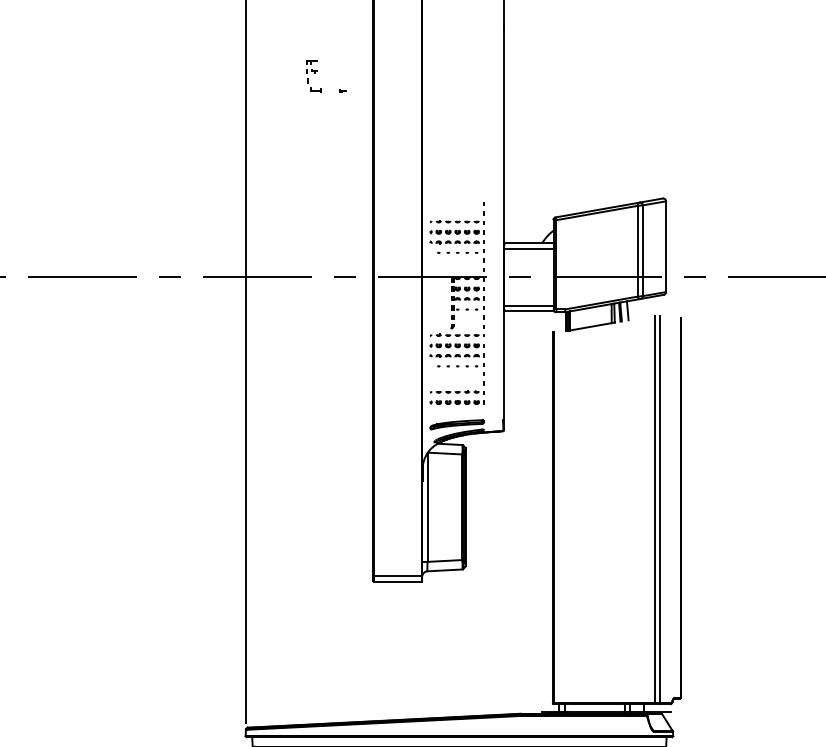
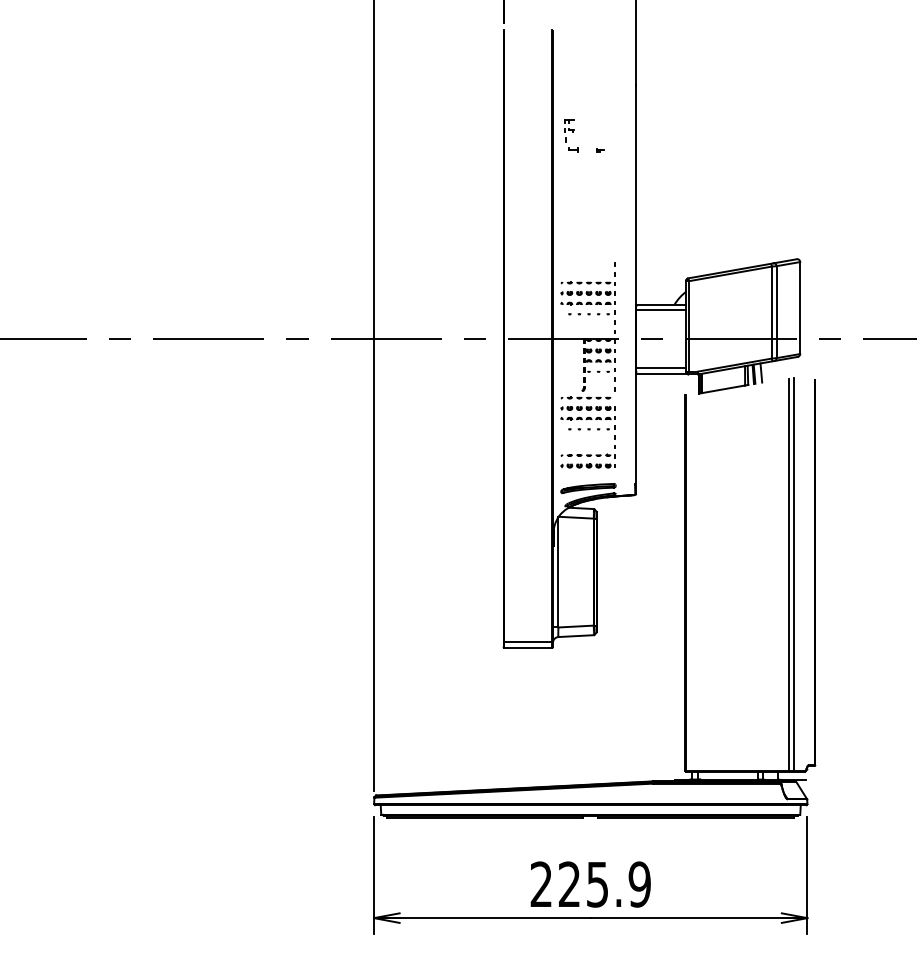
part: (317, 71) -> (574, 130), moved

